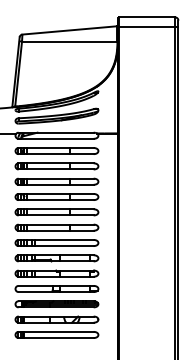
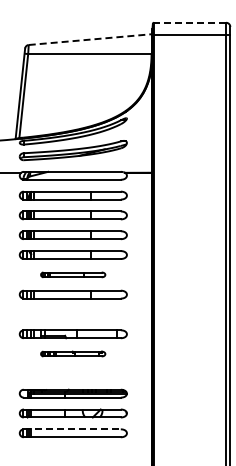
line: (146, 17) -> (189, 22), solid -> dashed
line: (70, 30) -> (90, 39), solid -> dashed
part: (56, 212) -> (72, 274), size x0.6
part: (56, 243) -> (72, 314), removed
part: (56, 273) -> (72, 353), size x0.6
part: (56, 288) -> (72, 373), removed
line: (56, 332) -> (72, 429), solid -> dashed

